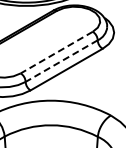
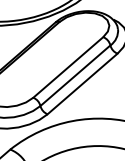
line: (56, 52) -> (67, 67), dashed -> solid
line: (61, 61) -> (75, 76), dashed -> solid

